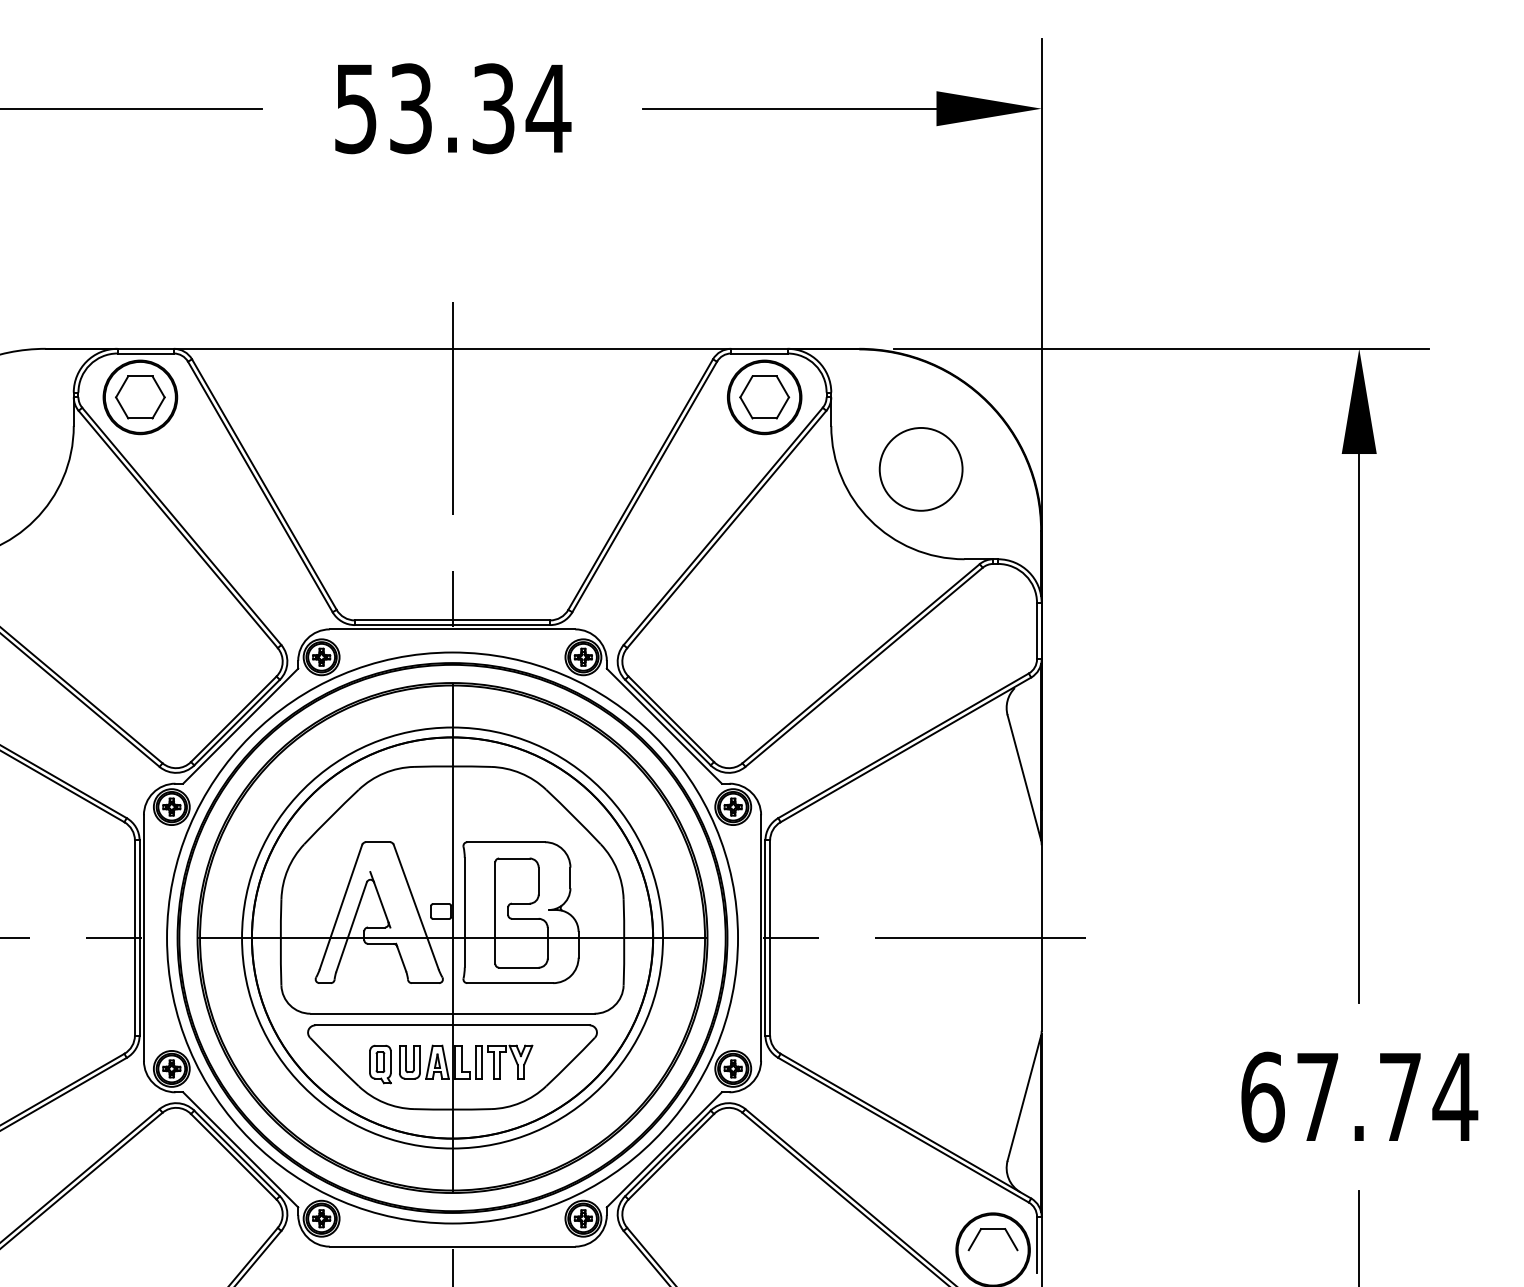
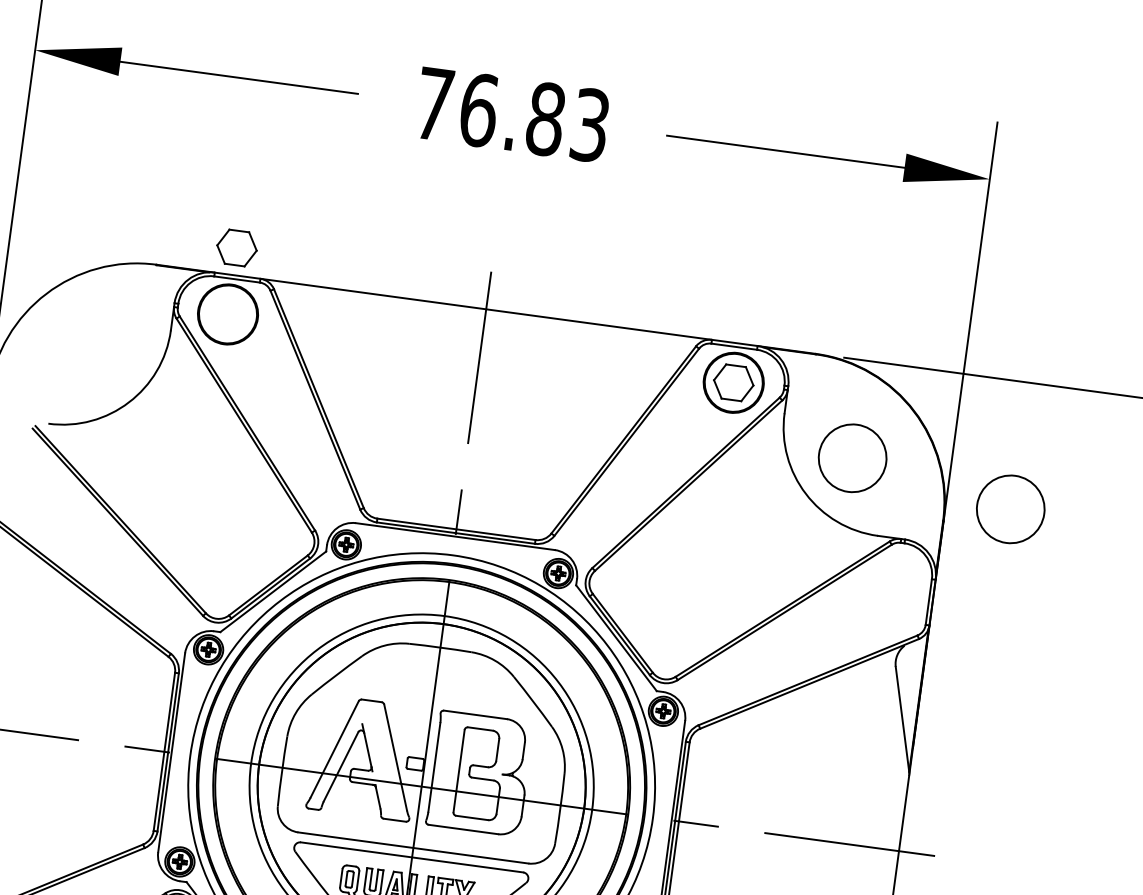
text: (453, 108) -> (513, 114), 53.34 -> 76.83
part: (140, 397) -> (237, 248), moved
circle: (1120, 505) -> (1010, 509), added

